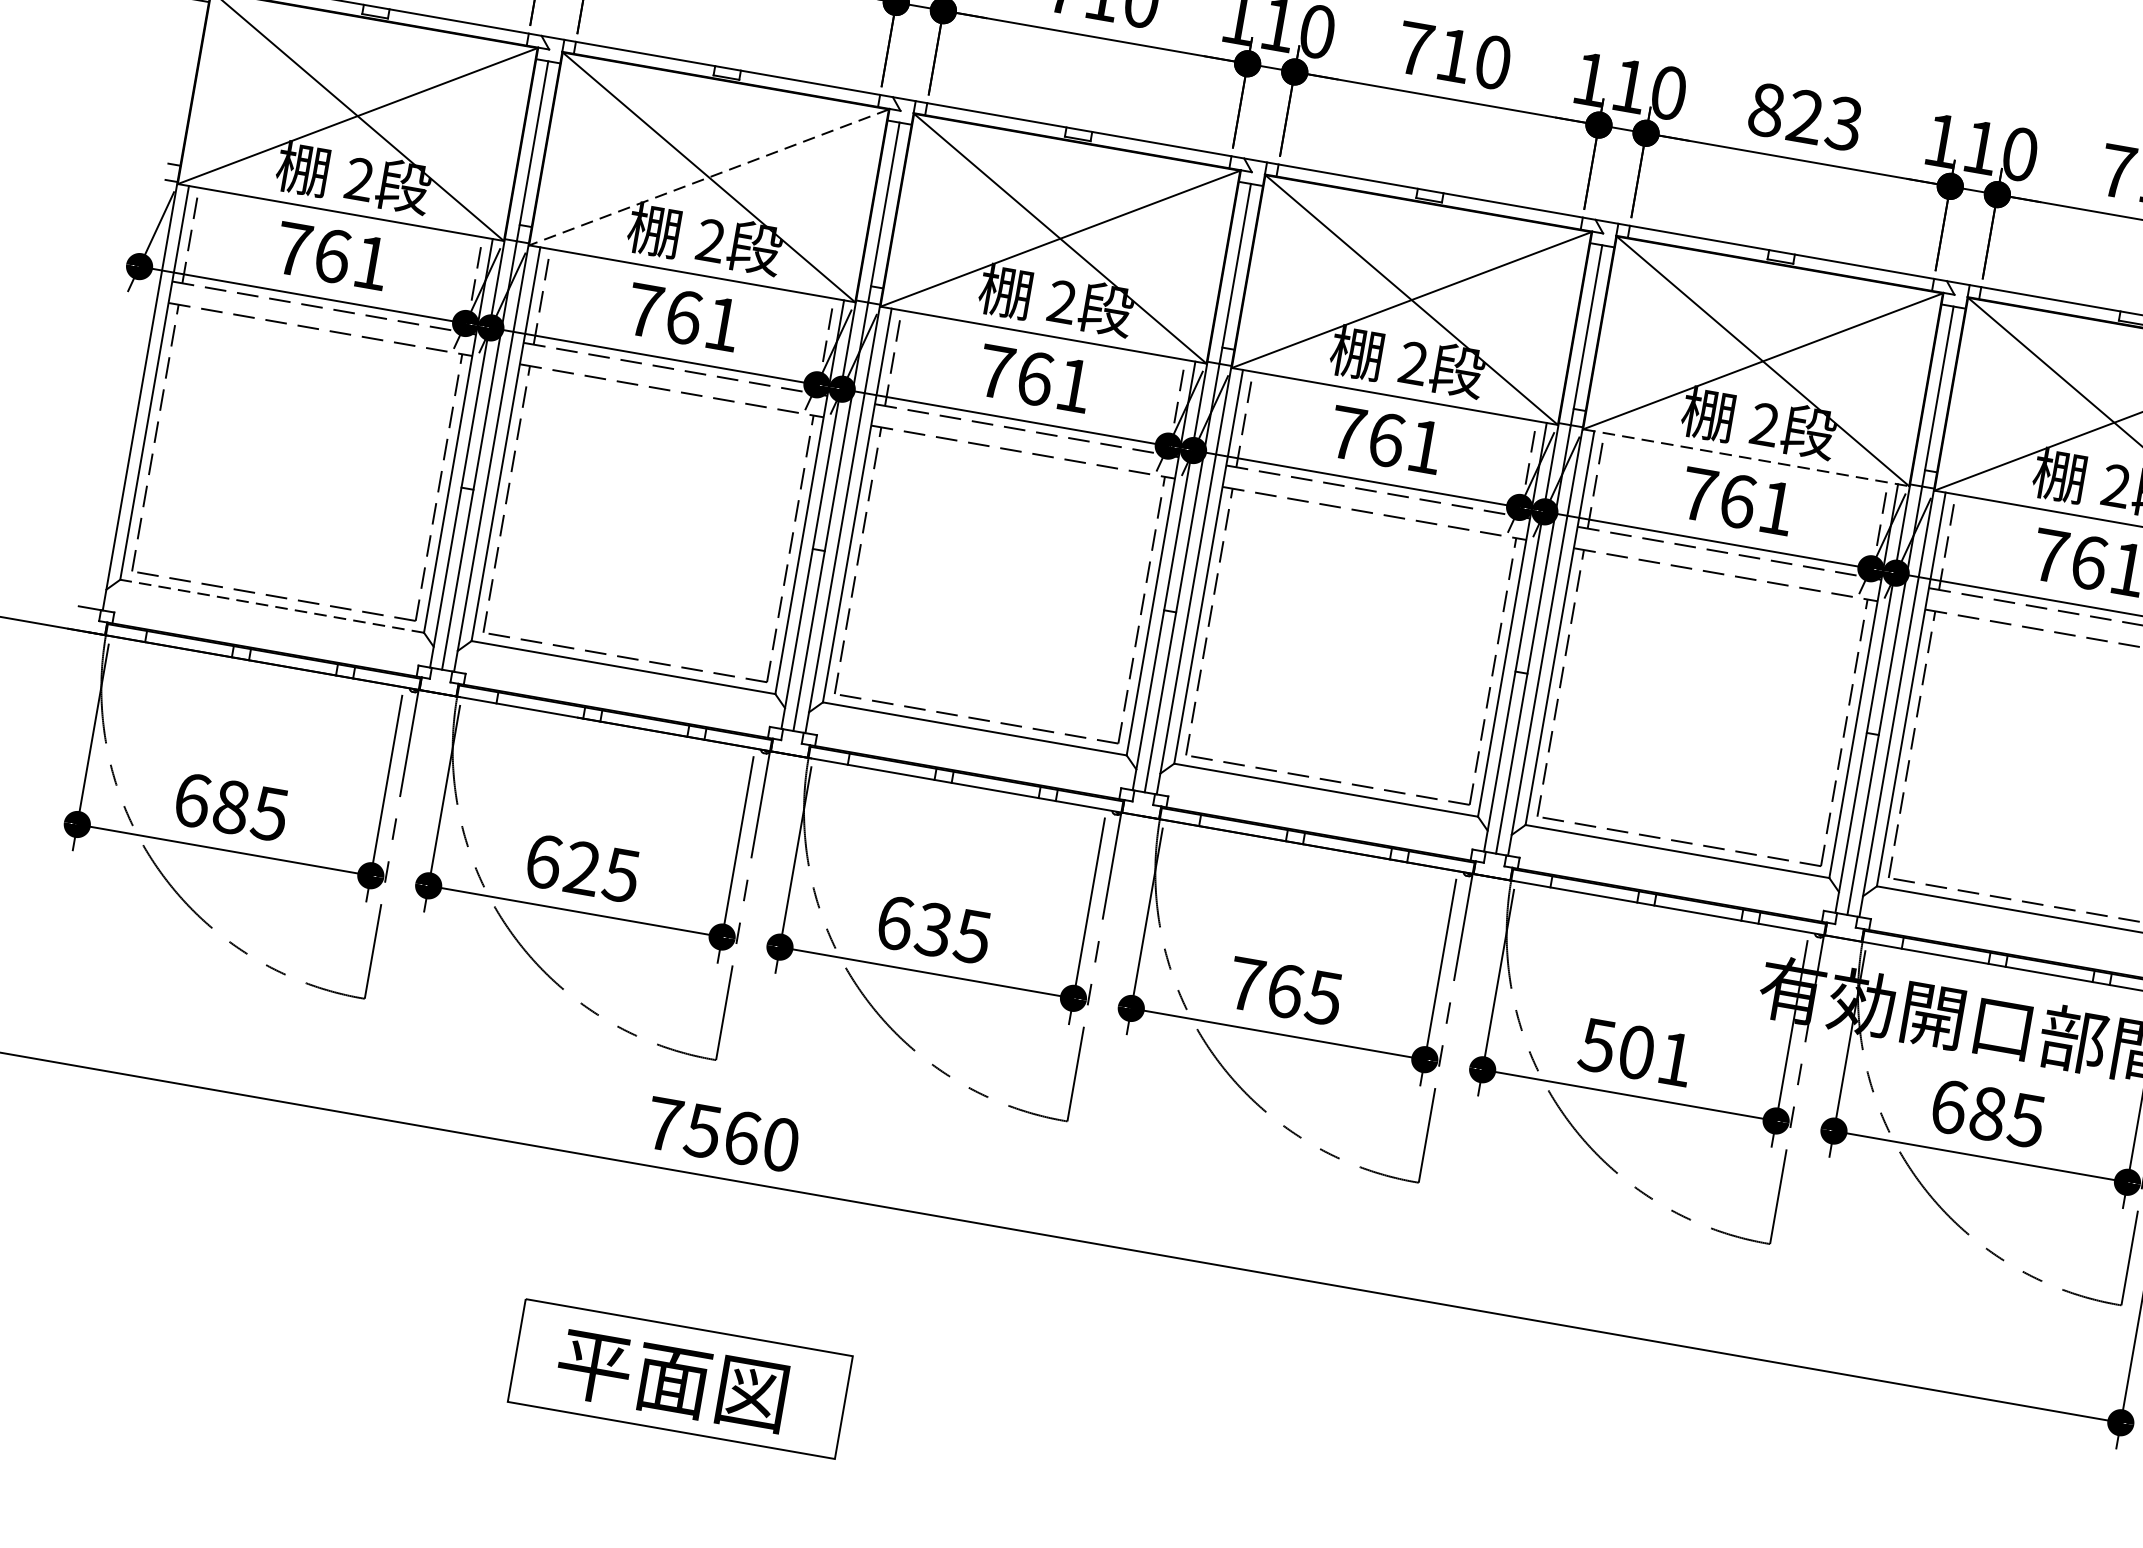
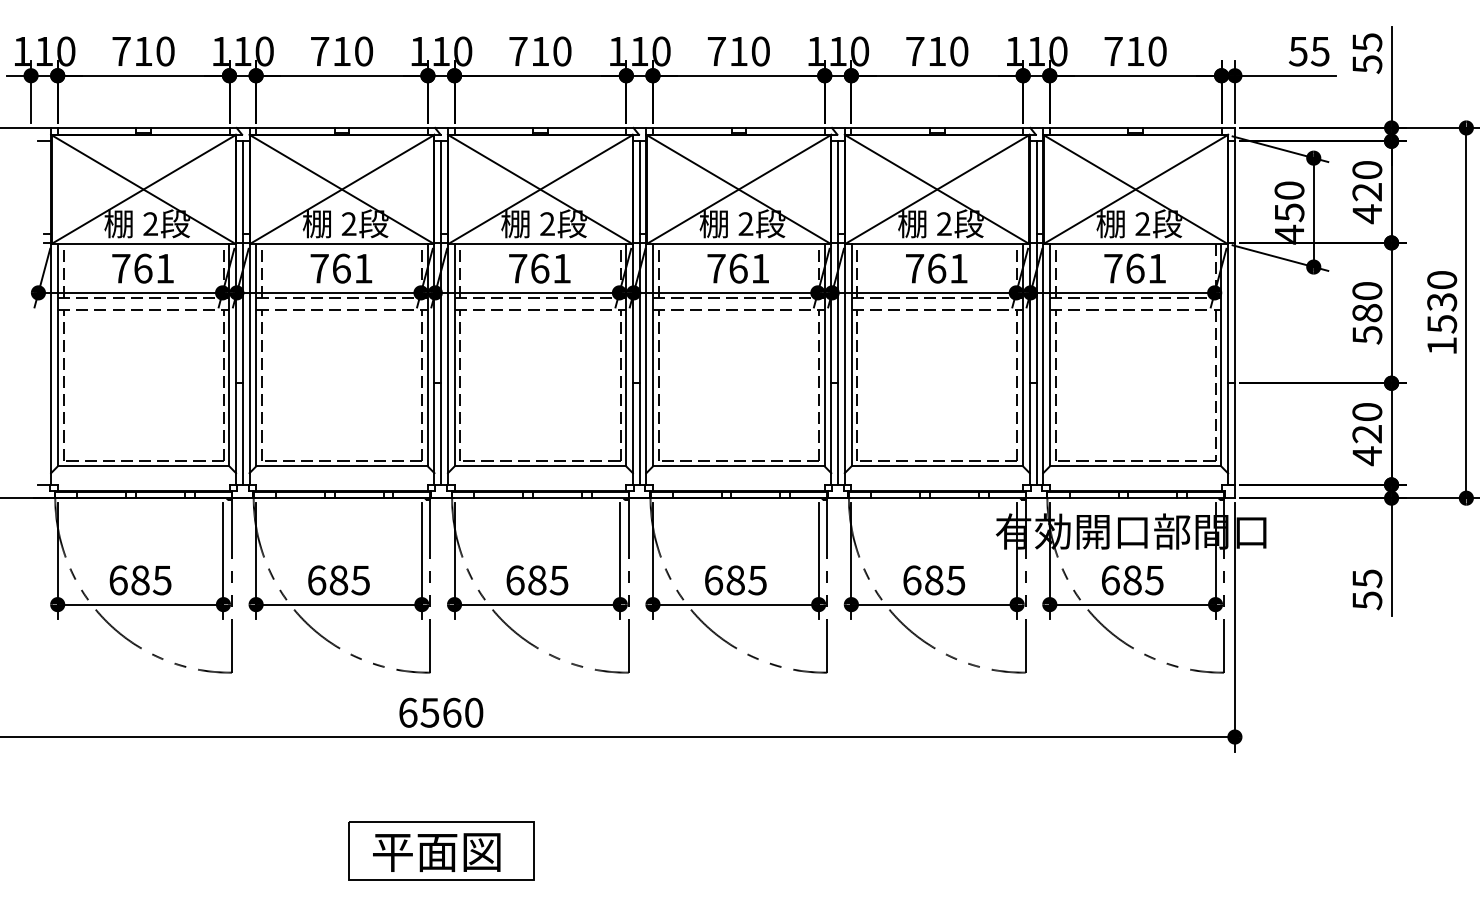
text: (1806, 116) -> (937, 51), 823 -> 710
line: (709, 177) -> (342, 189), dashed -> solid
line: (1746, 458) -> (937, 244), dashed -> solid
line: (271, 606) -> (143, 466), dashed -> solid
text: (581, 868) -> (338, 580), 625 -> 685
text: (932, 929) -> (536, 580), 635 -> 685
text: (1265, 987) -> (724, 580), 765 -> 685
text: (1635, 1052) -> (933, 580), 501 -> 685
text: (665, 1123) -> (408, 712), 7560 -> 6560

